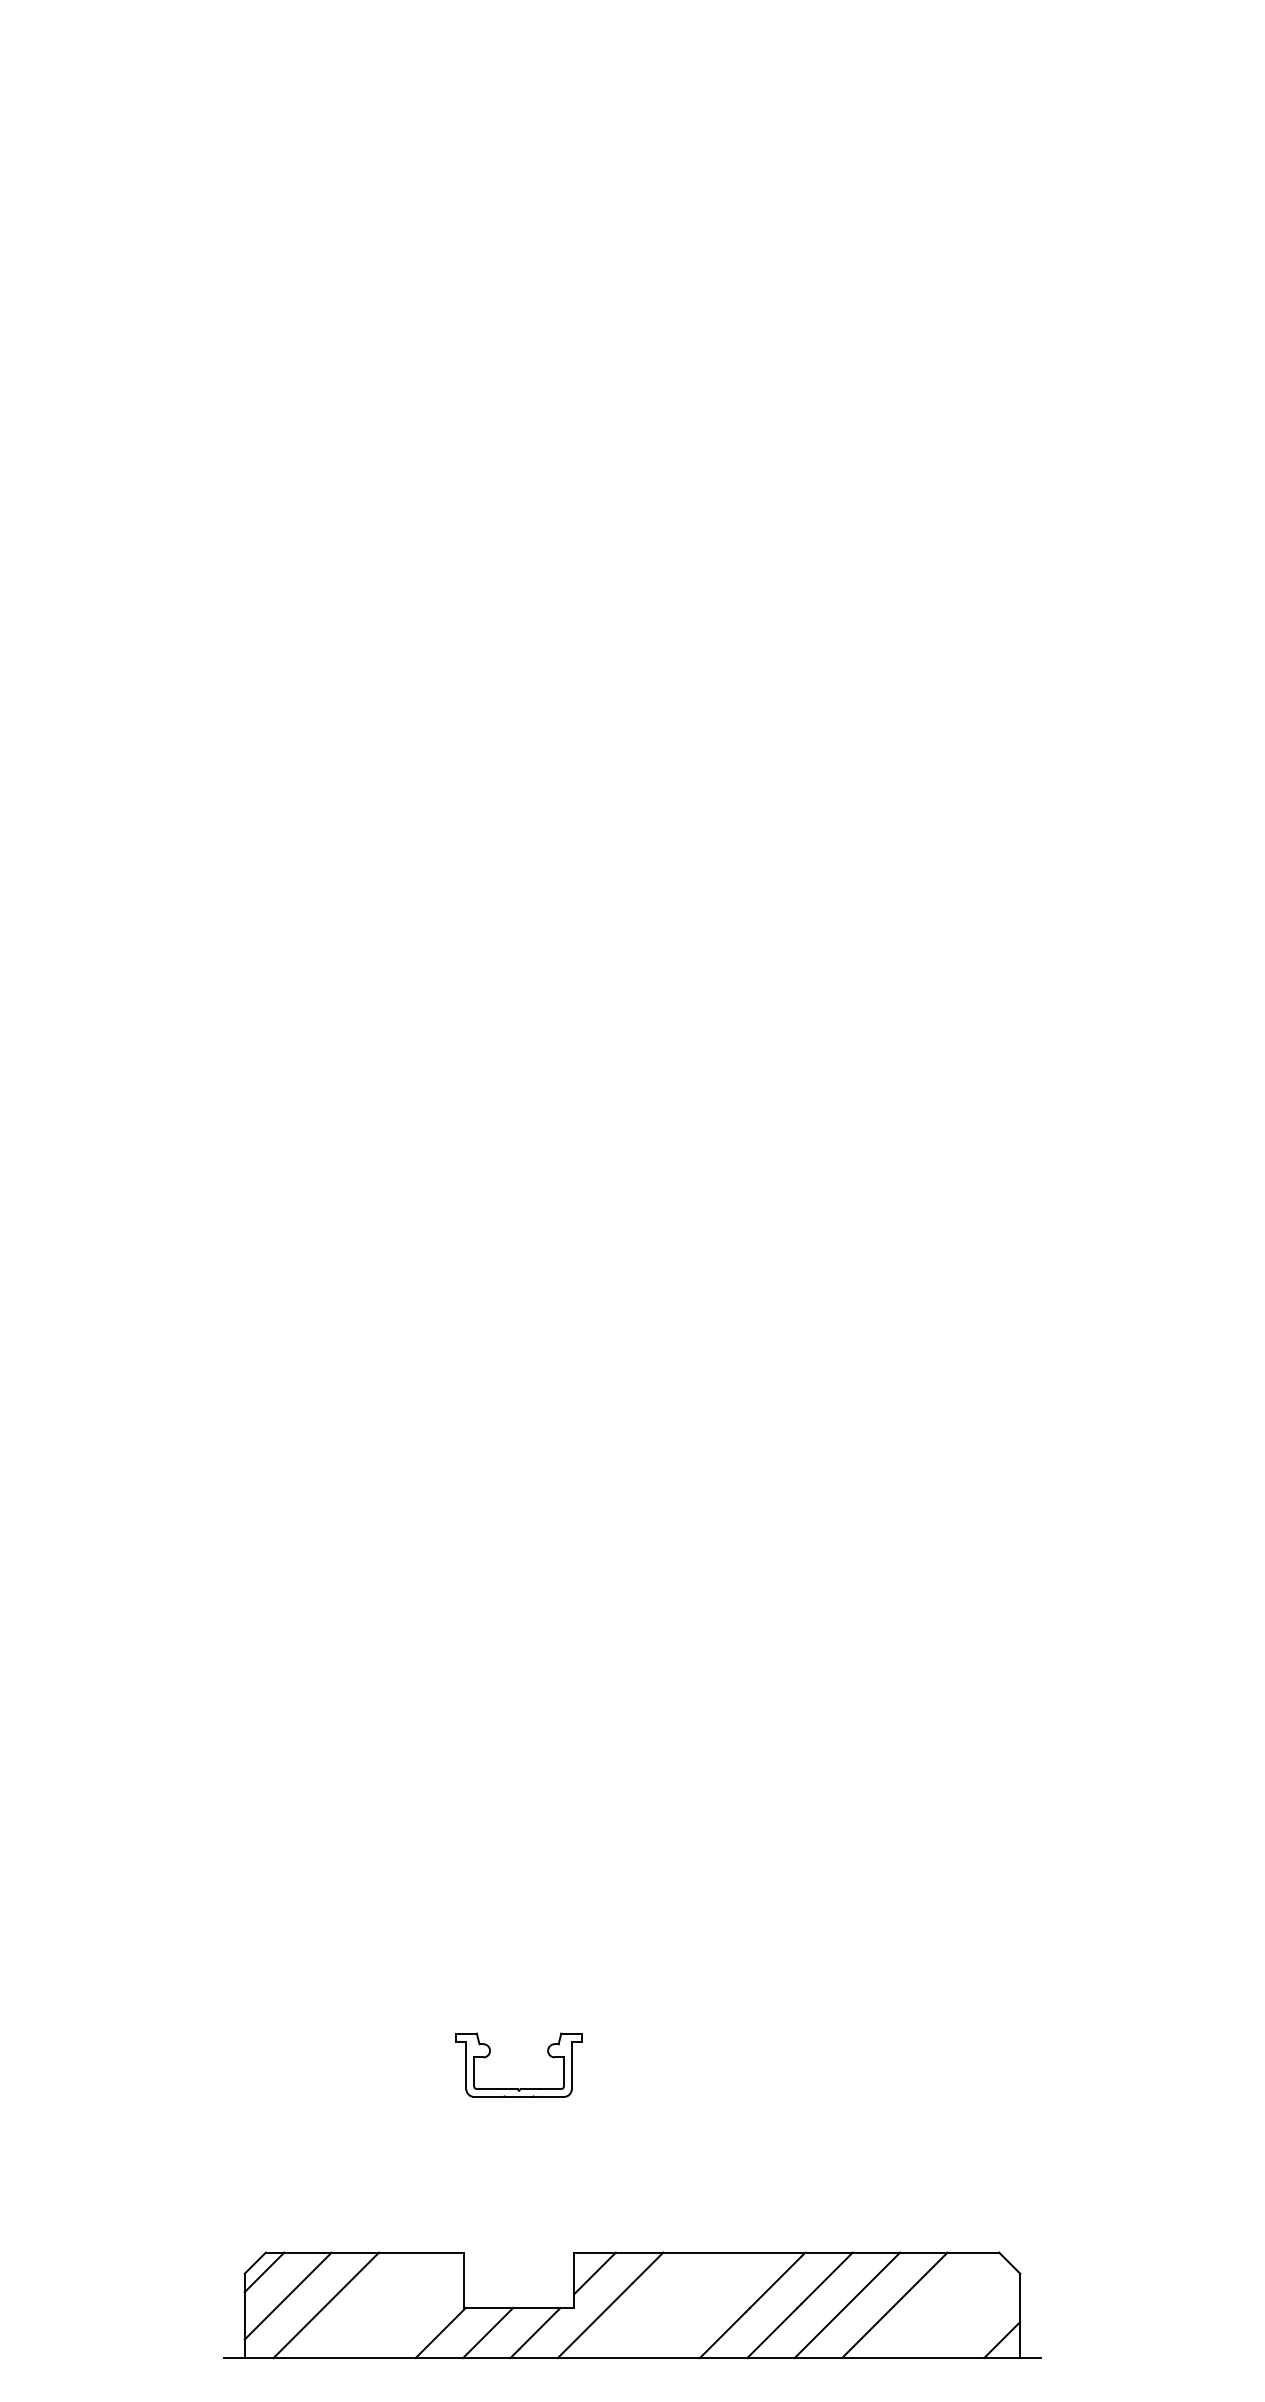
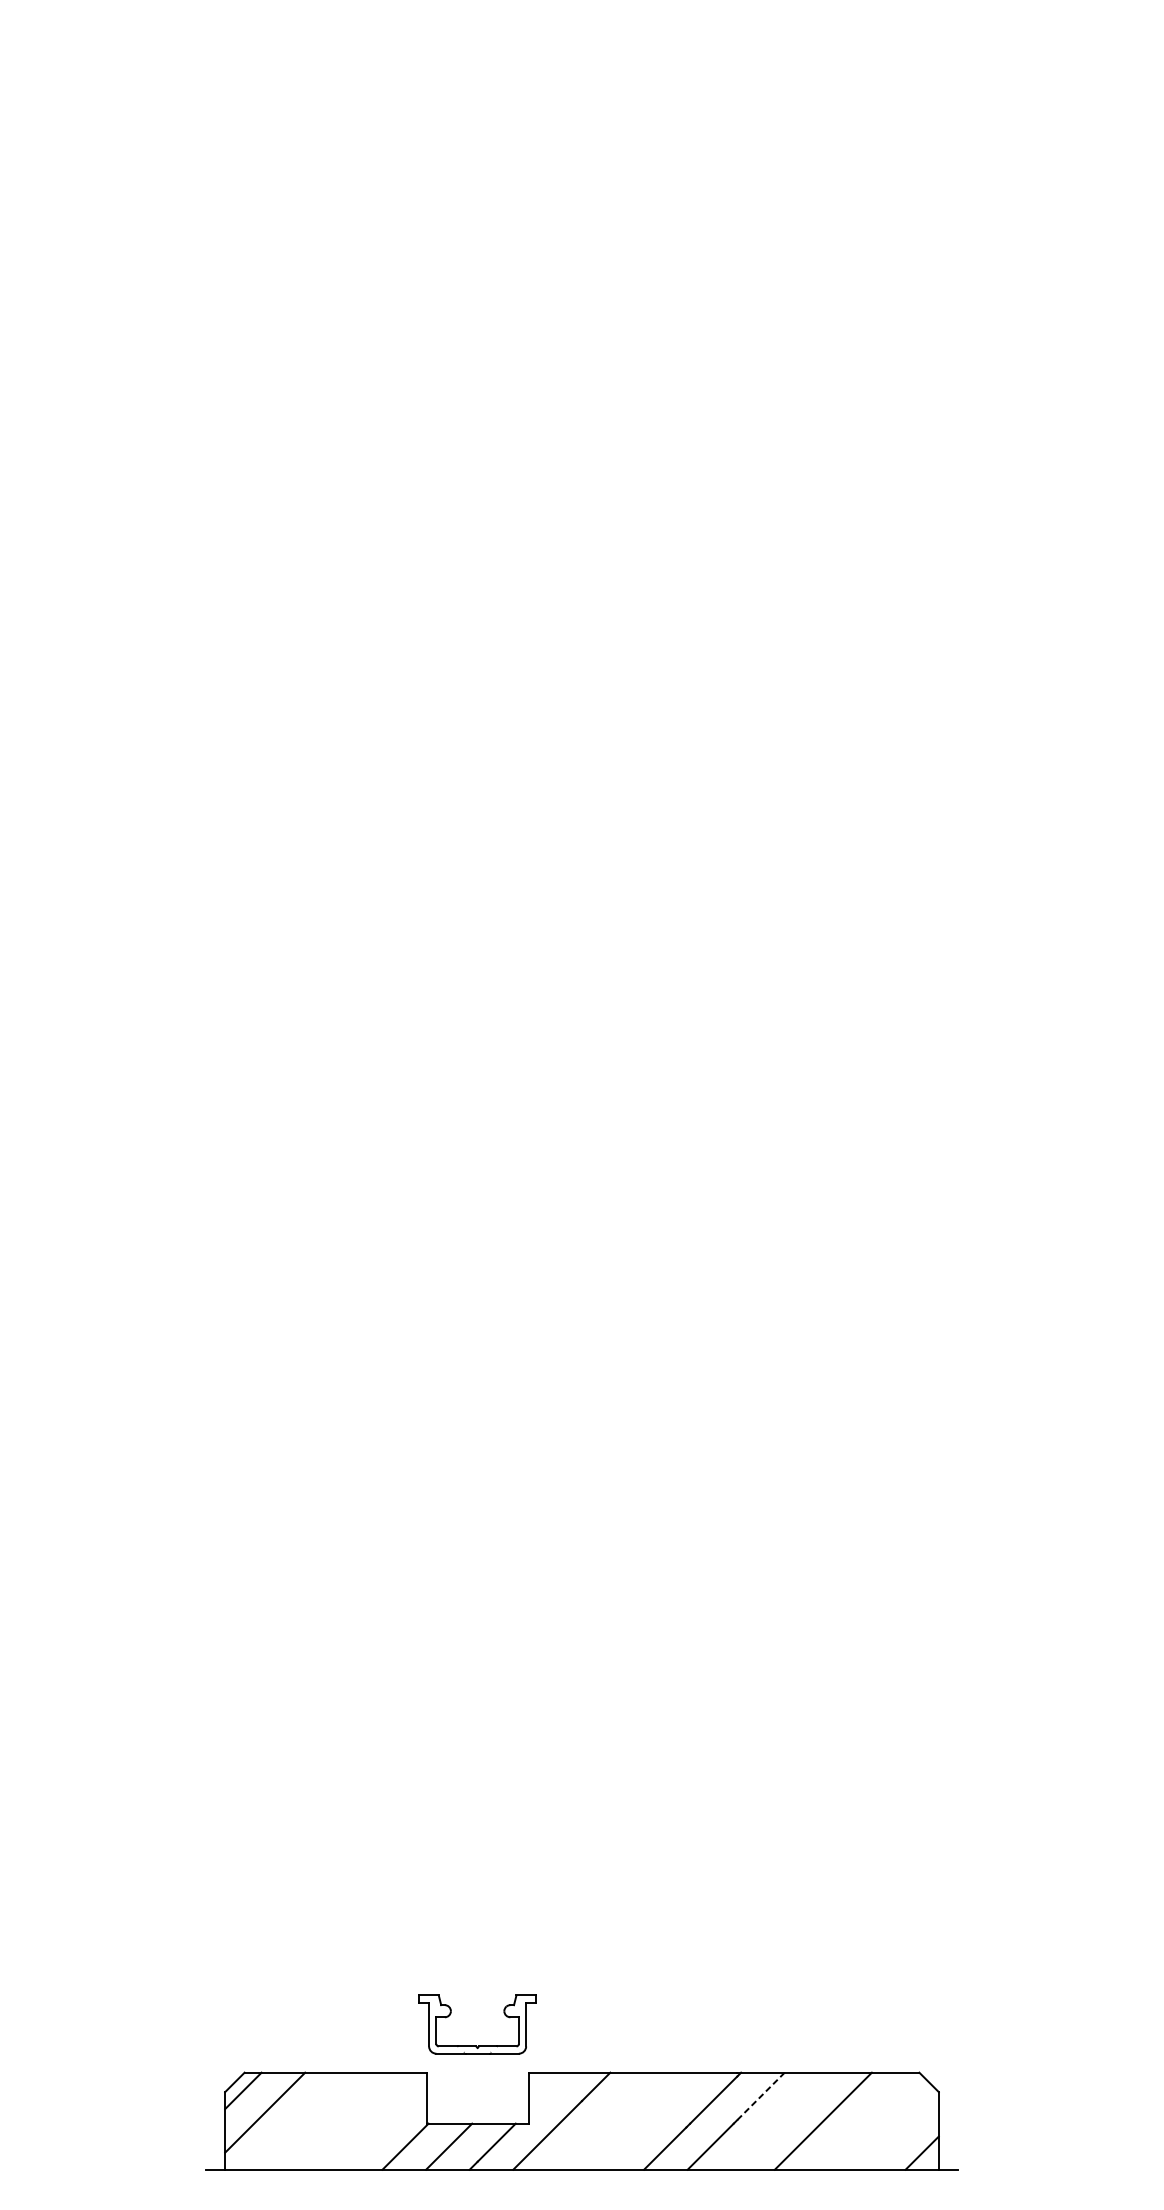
part: (518, 2088) -> (477, 2045), moved
line: (594, 2273) -> (547, 2091), removed
line: (827, 2277) -> (761, 2095), solid -> dashed
line: (326, 2305) -> (300, 2121), removed
line: (847, 2305) -> (779, 2121), removed

